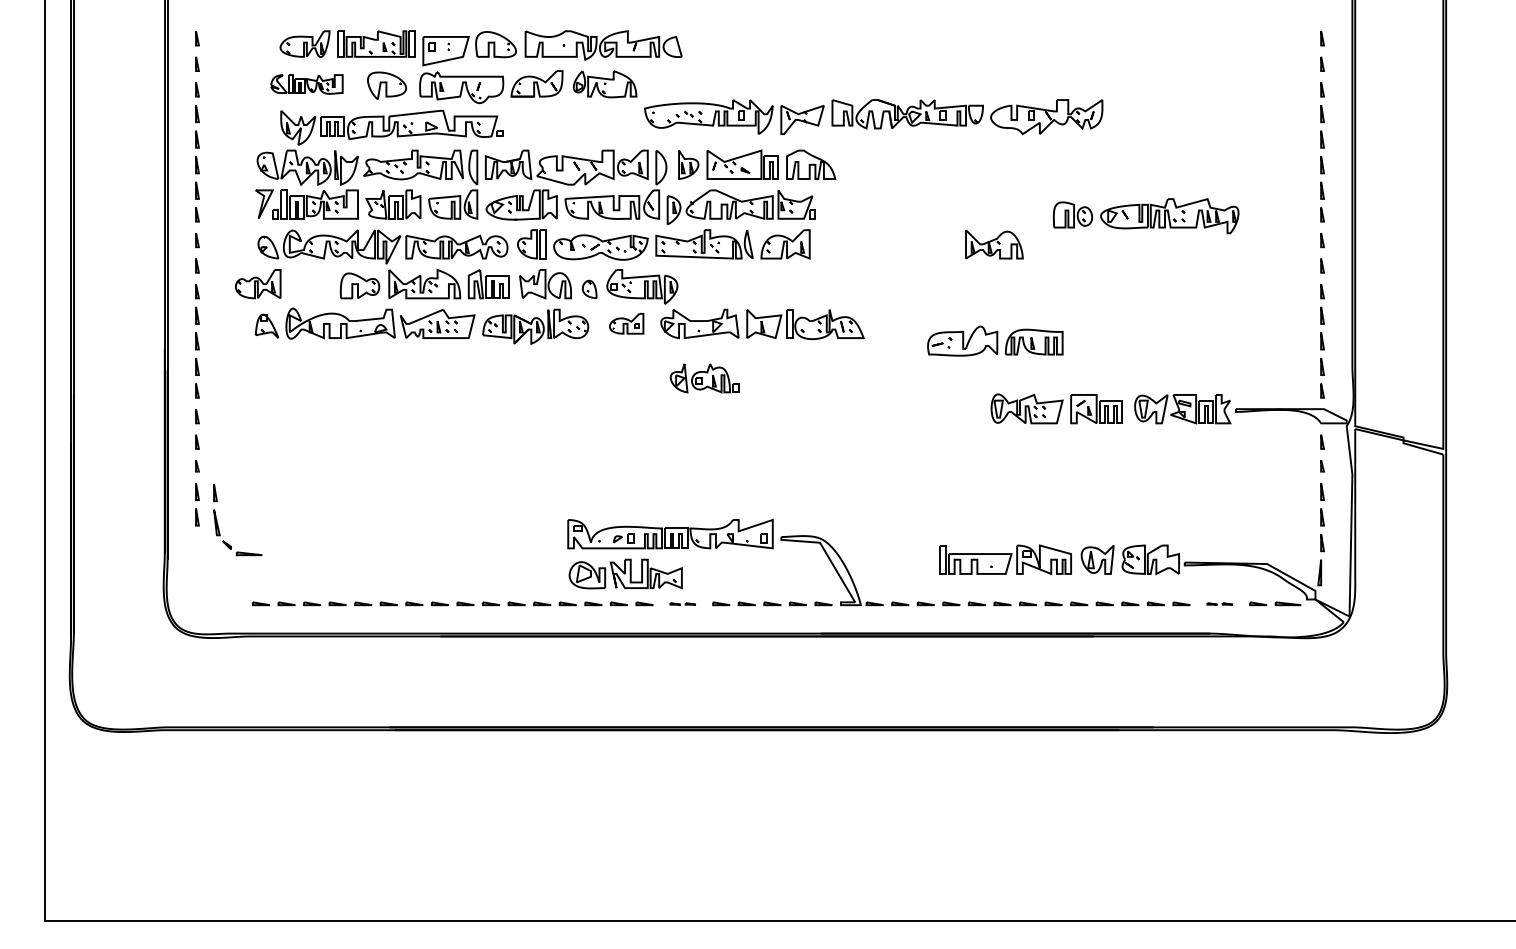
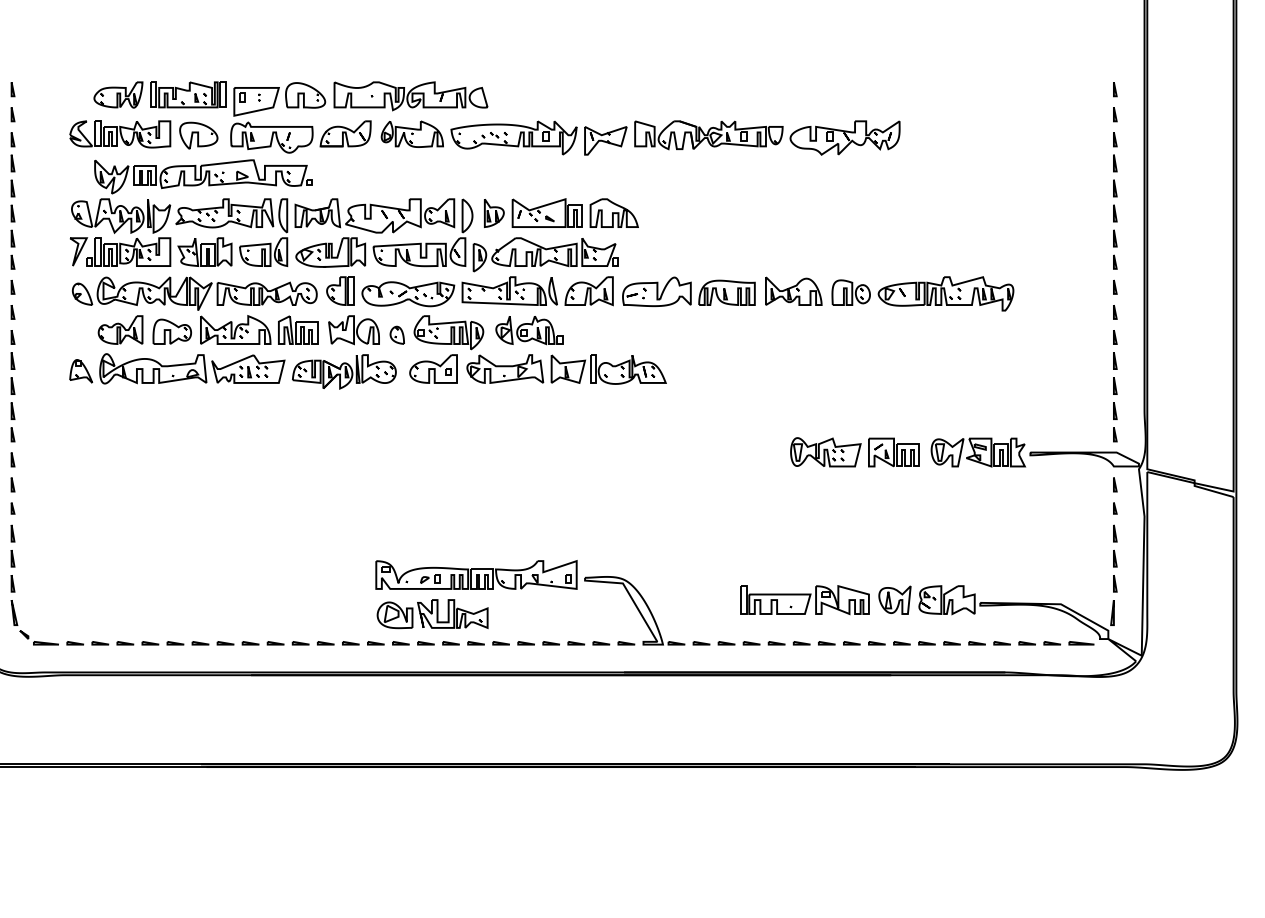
part: (306, 84) -> (119, 134), size x1.43
part: (873, 117) -> (675, 138), moved
part: (1146, 216) -> (923, 294), moved
part: (258, 284) -> (120, 330), moved
part: (626, 323) -> (433, 368), size x1.43
part: (995, 340) -> (689, 291), moved
part: (704, 378) -> (529, 330), moved
part: (218, 524) -> (16, 614), moved
part: (682, 603) -> (488, 642), size x1.67
part: (1219, 603) -> (1014, 642), size x1.67

